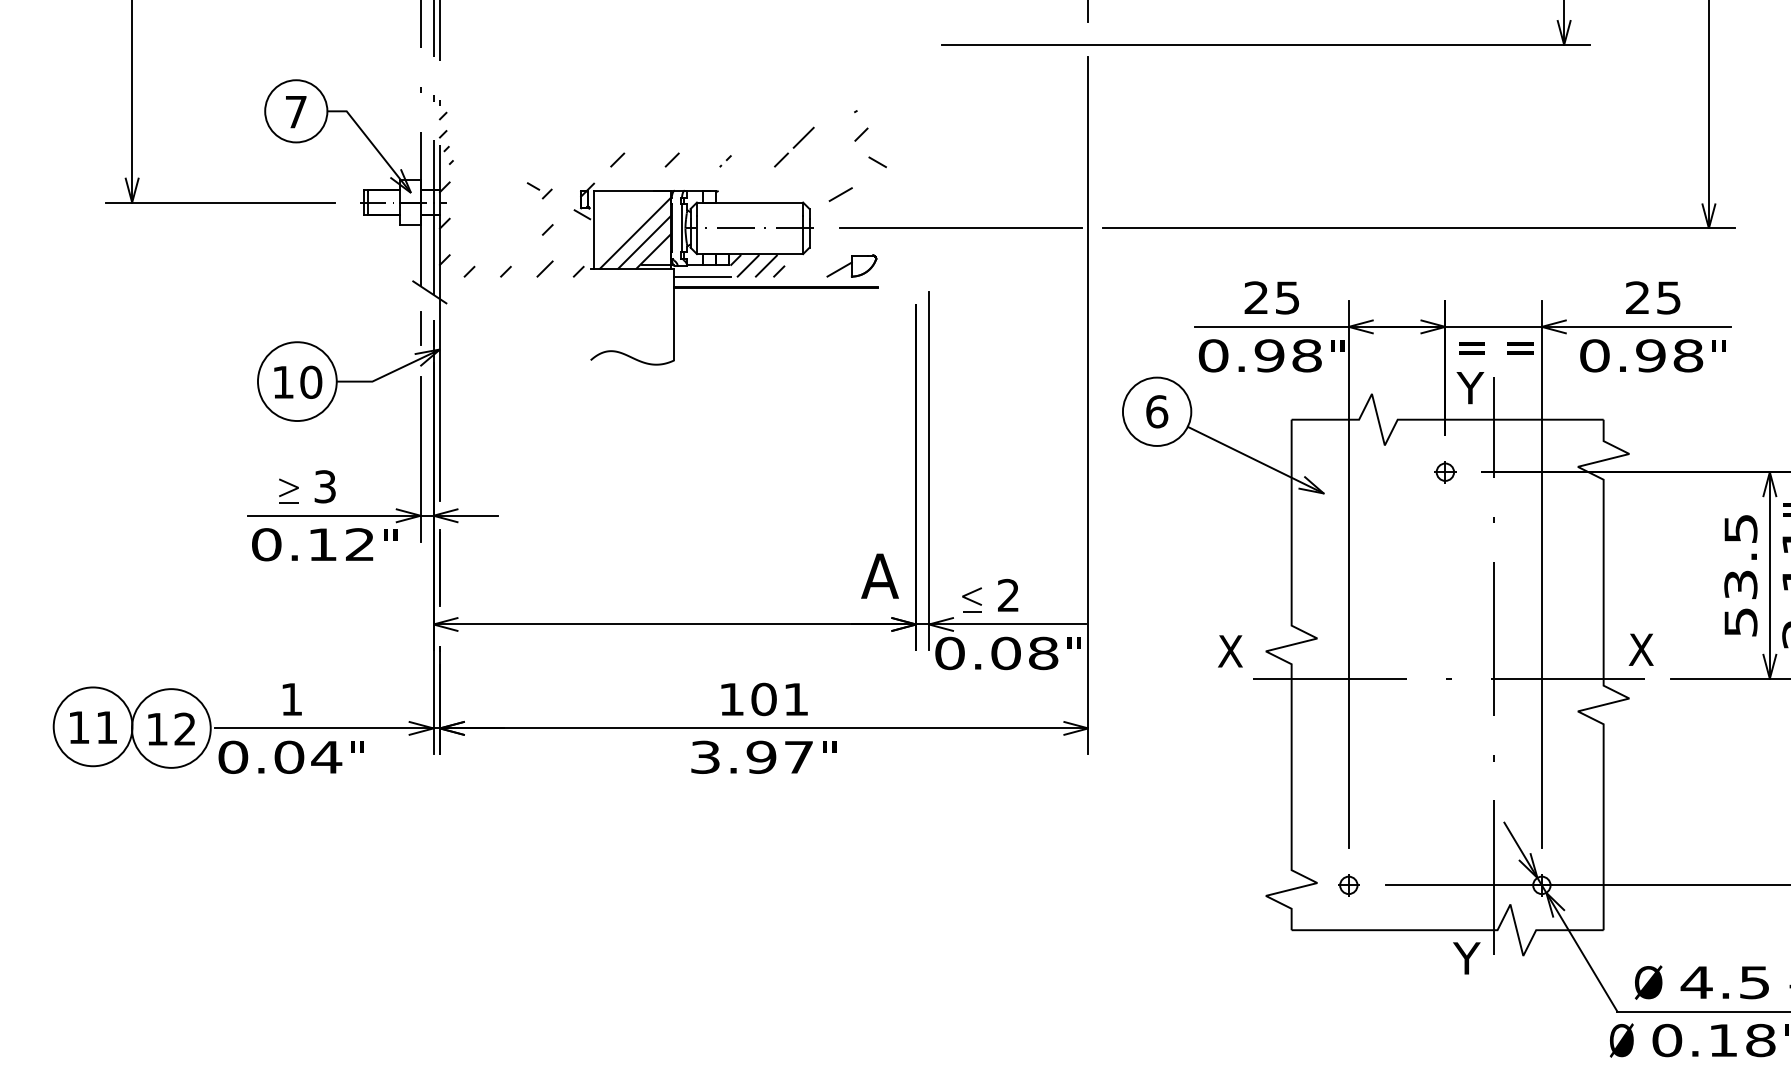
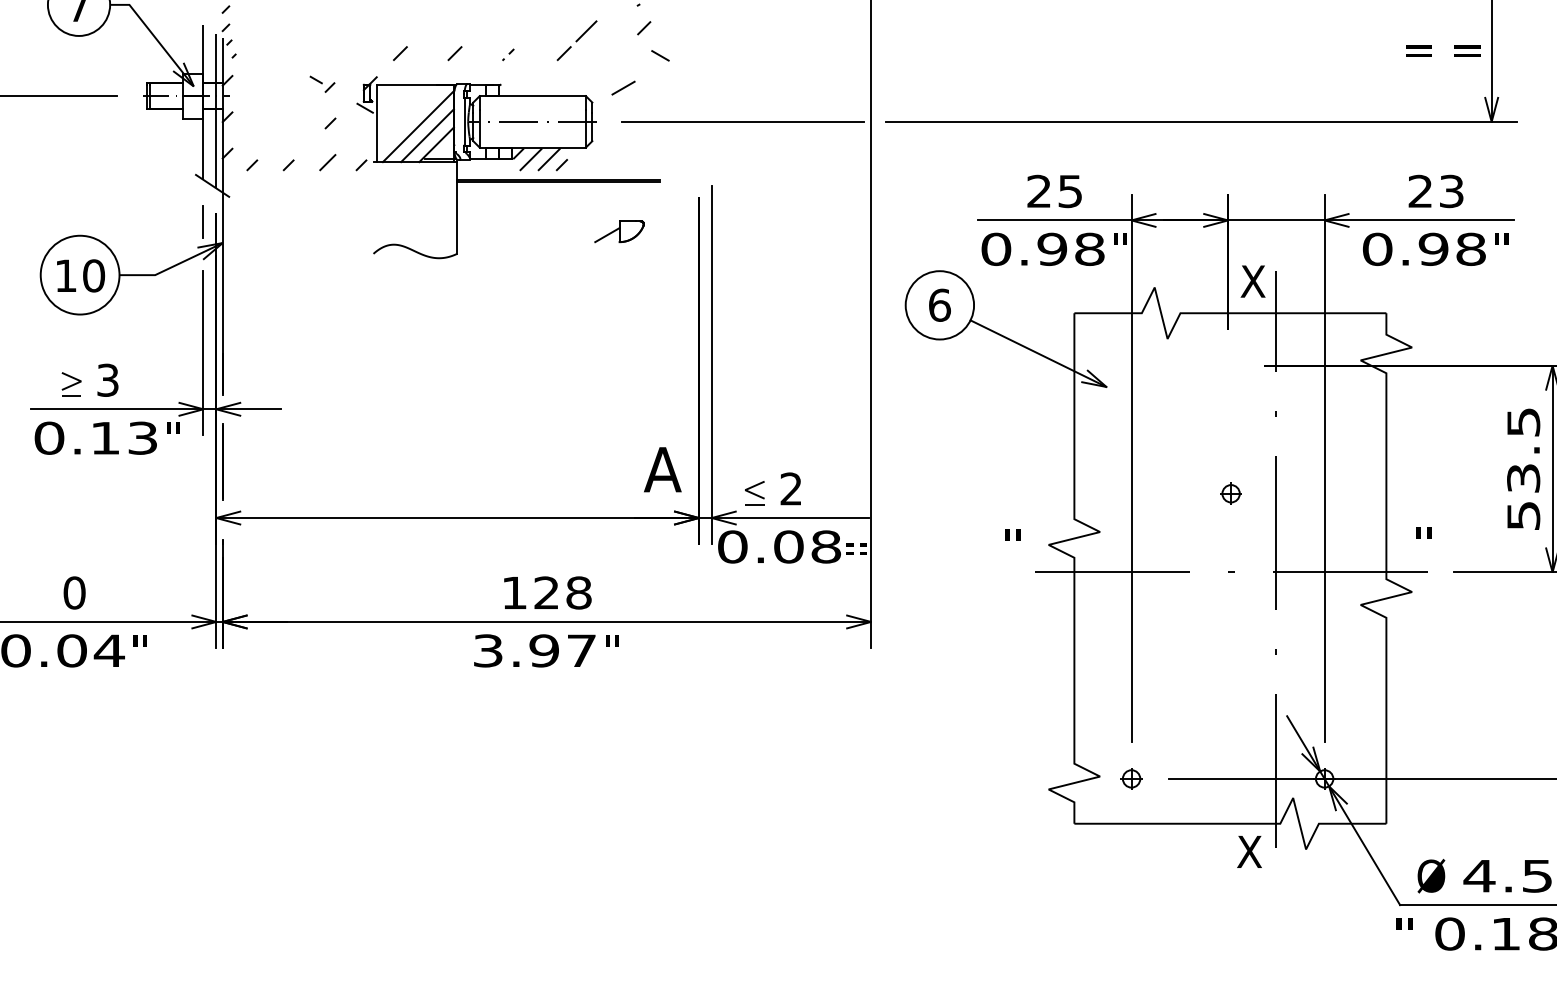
part: (851, 265) -> (619, 231), moved
line: (702, 276) -> (485, 170), removed
text: (1668, 297) -> (1451, 191), 25 -> 23
text: (1496, 348) -> (1443, 51), moved
text: (1470, 388) -> (1253, 282), Y -> X
part: (1445, 472) -> (1231, 494), moved
text: (360, 544) -> (143, 438), 0.12 -> 0.13
text: (1074, 649) -> (857, 543), " -> = =
text: (1640, 649) -> (1423, 543), X -> "
text: (1230, 651) -> (1013, 545), X -> "
text: (291, 699) -> (74, 593), 1 -> 0
text: (779, 699) -> (562, 593), 101 -> 128
text: (1466, 958) -> (1249, 852), Y -> X
text: (1621, 1040) -> (1404, 934), Ø -> "

